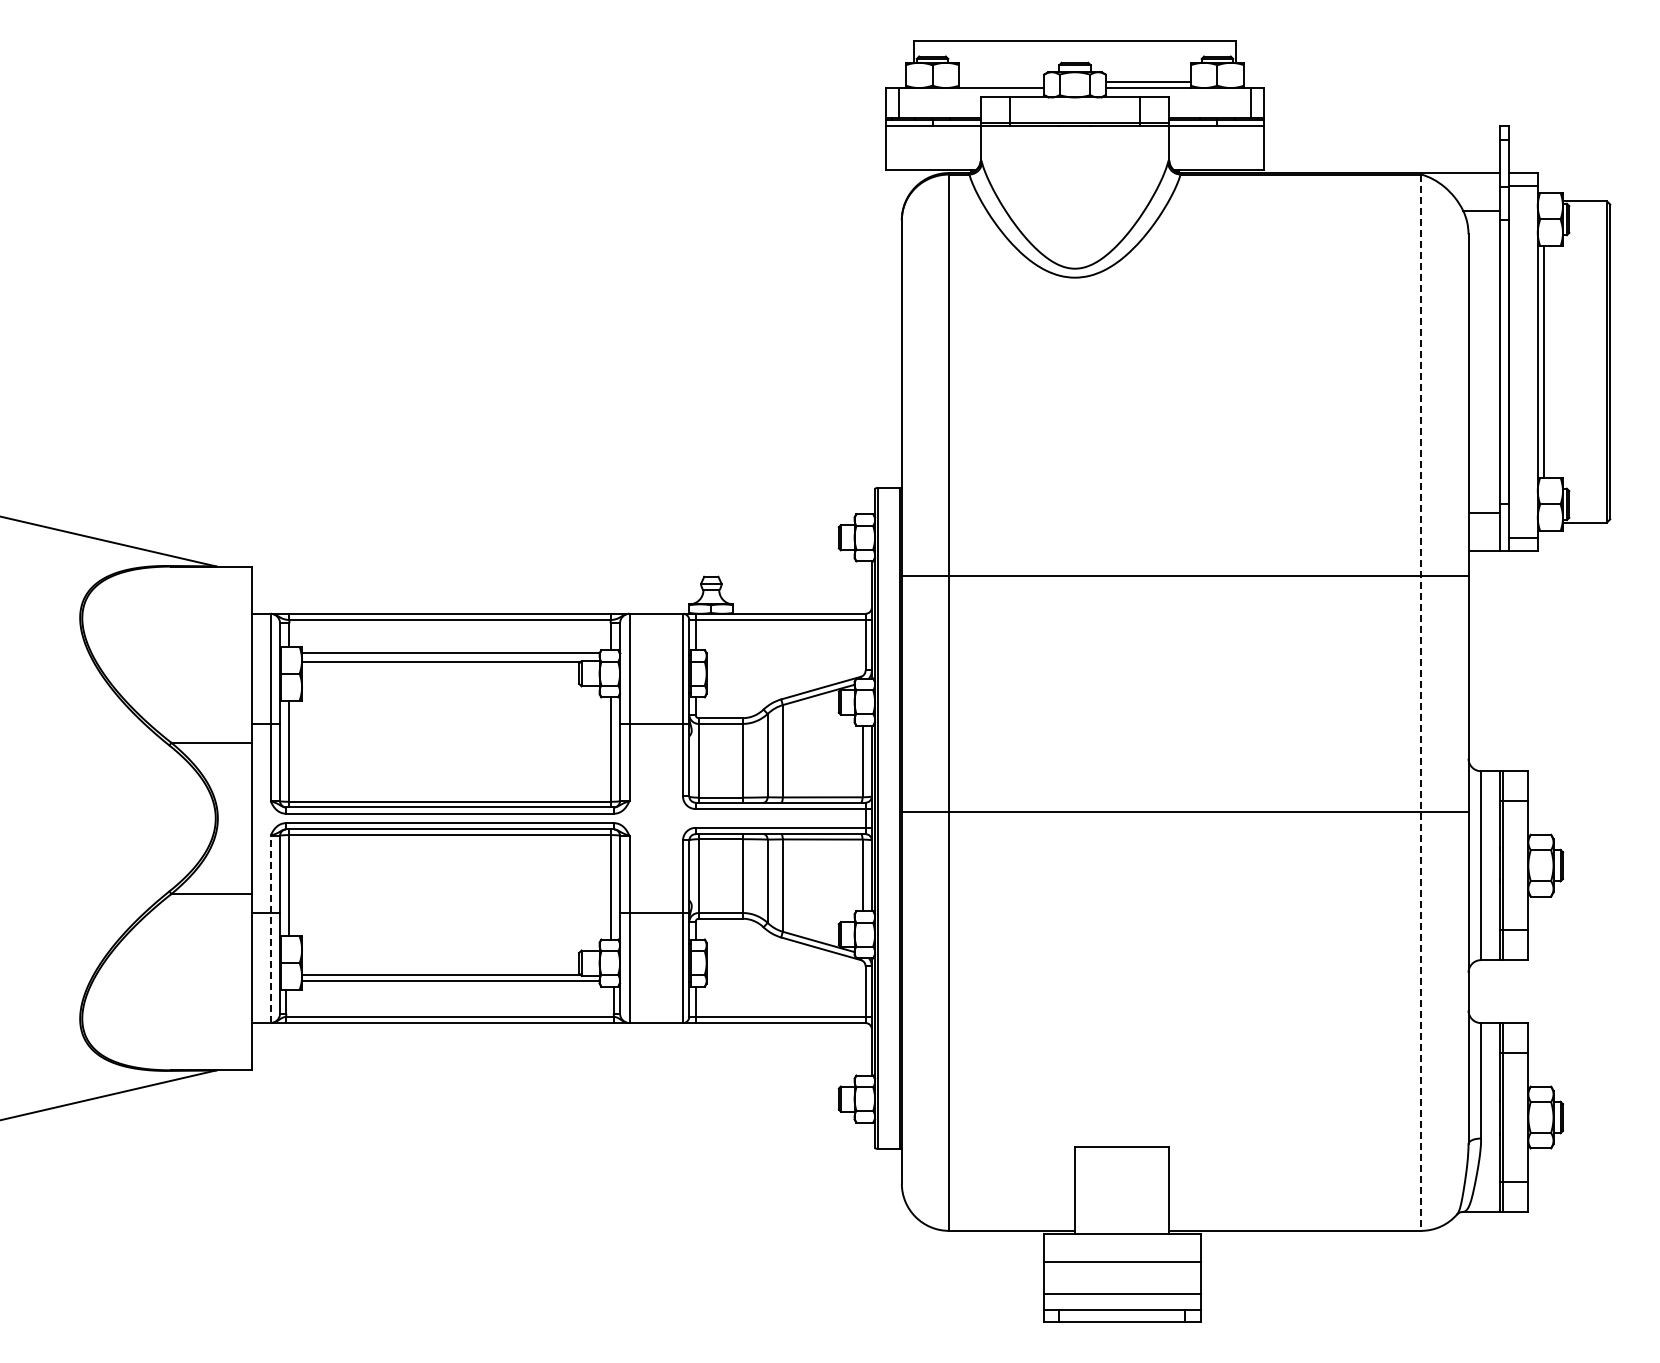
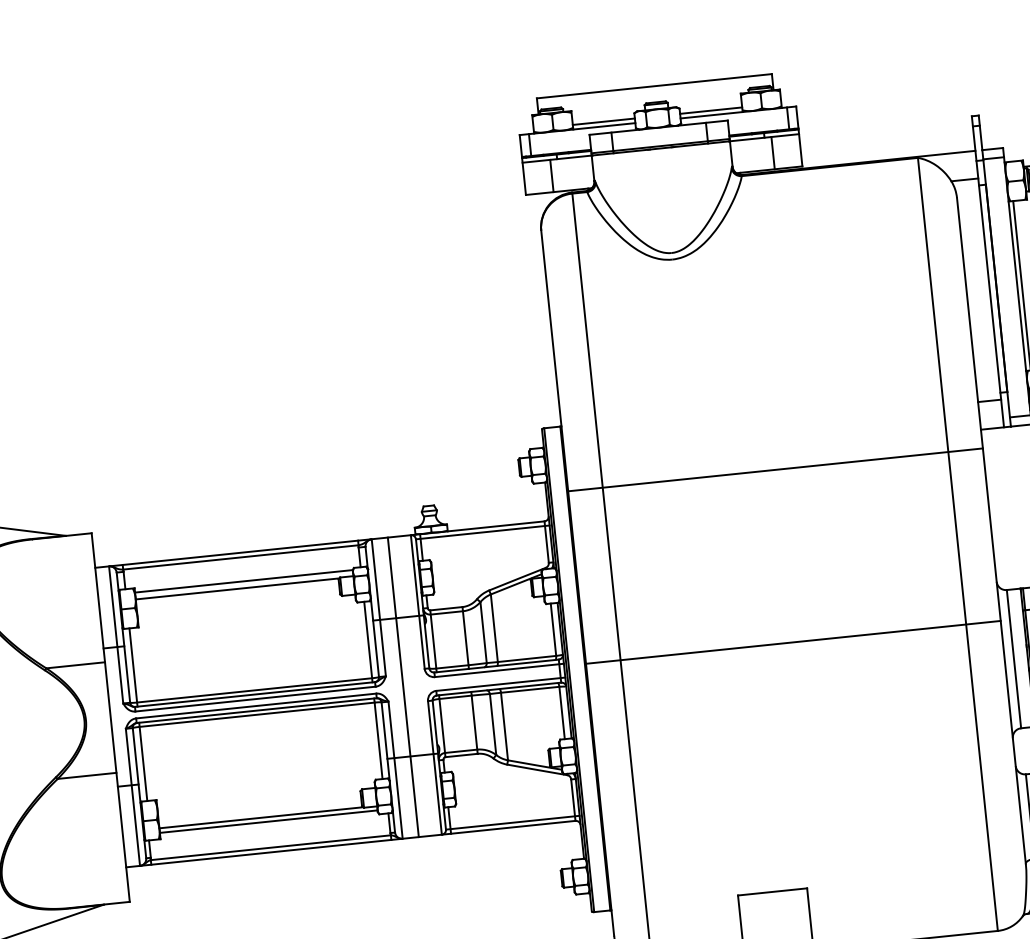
line: (1001, 81) -> (603, 121), added
line: (923, 147) -> (551, 175), added
line: (1226, 147) -> (773, 152), added
line: (1421, 703) -> (958, 544), dashed -> solid
line: (651, 818) -> (403, 687), added
line: (270, 929) -> (132, 797), dashed -> solid

